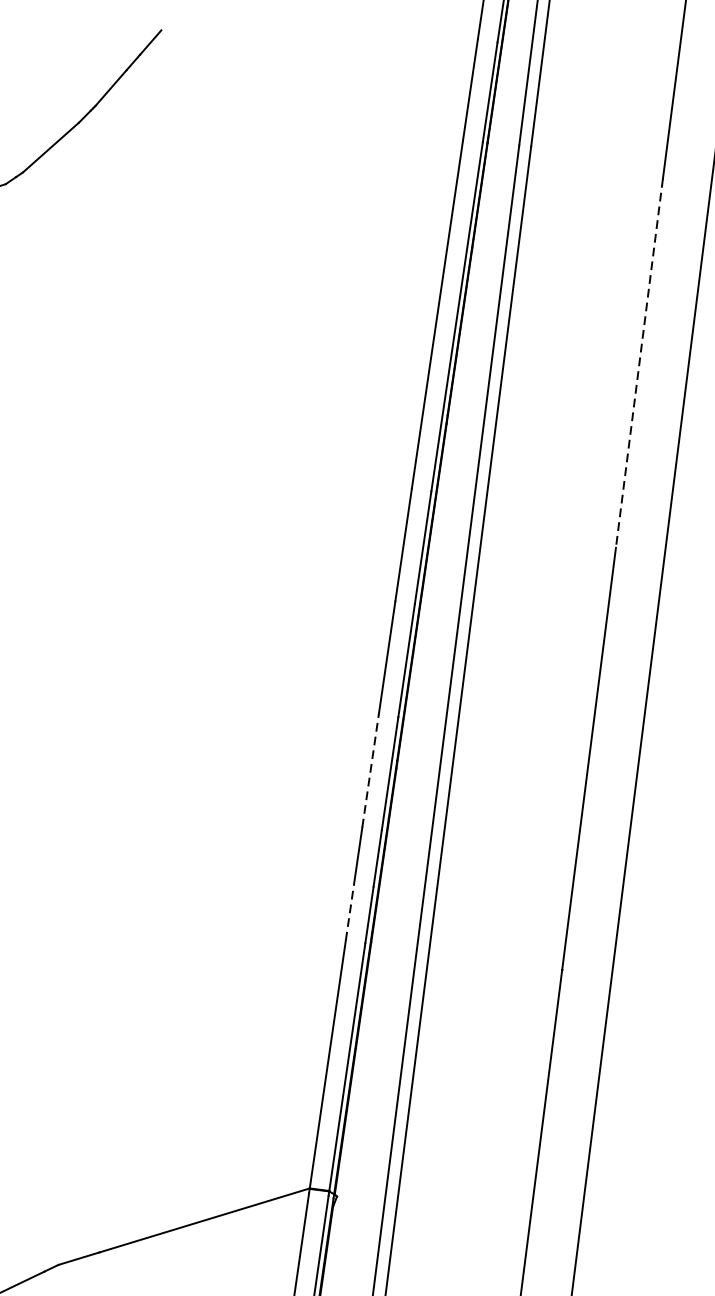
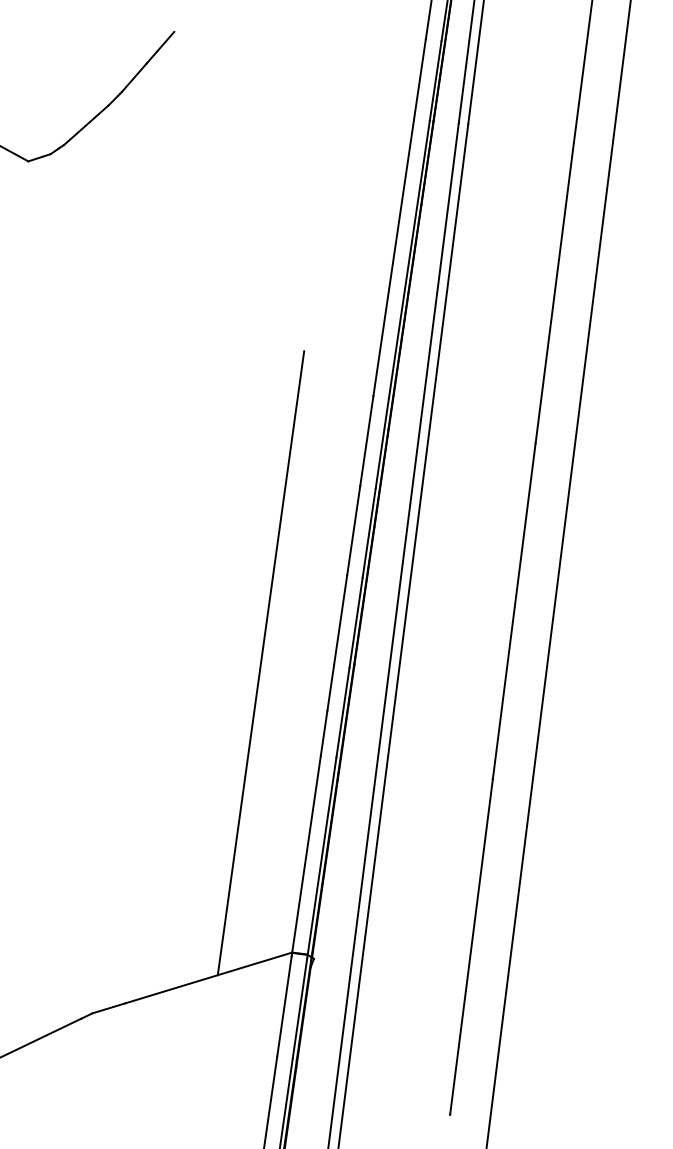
line: (639, 363) -> (554, 296), dashed -> solid
line: (370, 770) -> (340, 620), dashed -> solid
line: (269, 824) -> (260, 663), added
line: (350, 912) -> (324, 733), dashed -> solid

